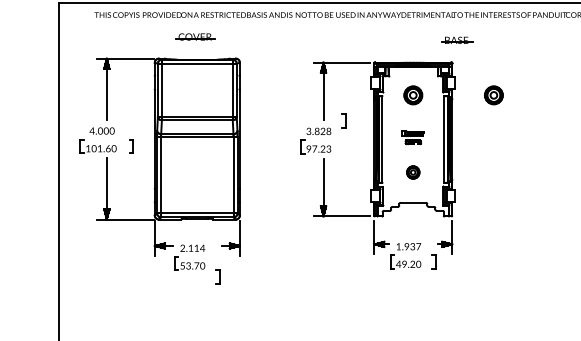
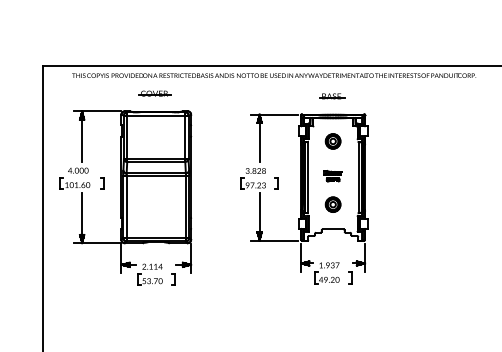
part: (457, 40) -> (332, 96), moved
part: (493, 95) -> (398, 141), removed
part: (344, 121) -> (276, 183), moved
part: (412, 172) -> (332, 204), size x1.43
part: (218, 277) -> (173, 279), moved

